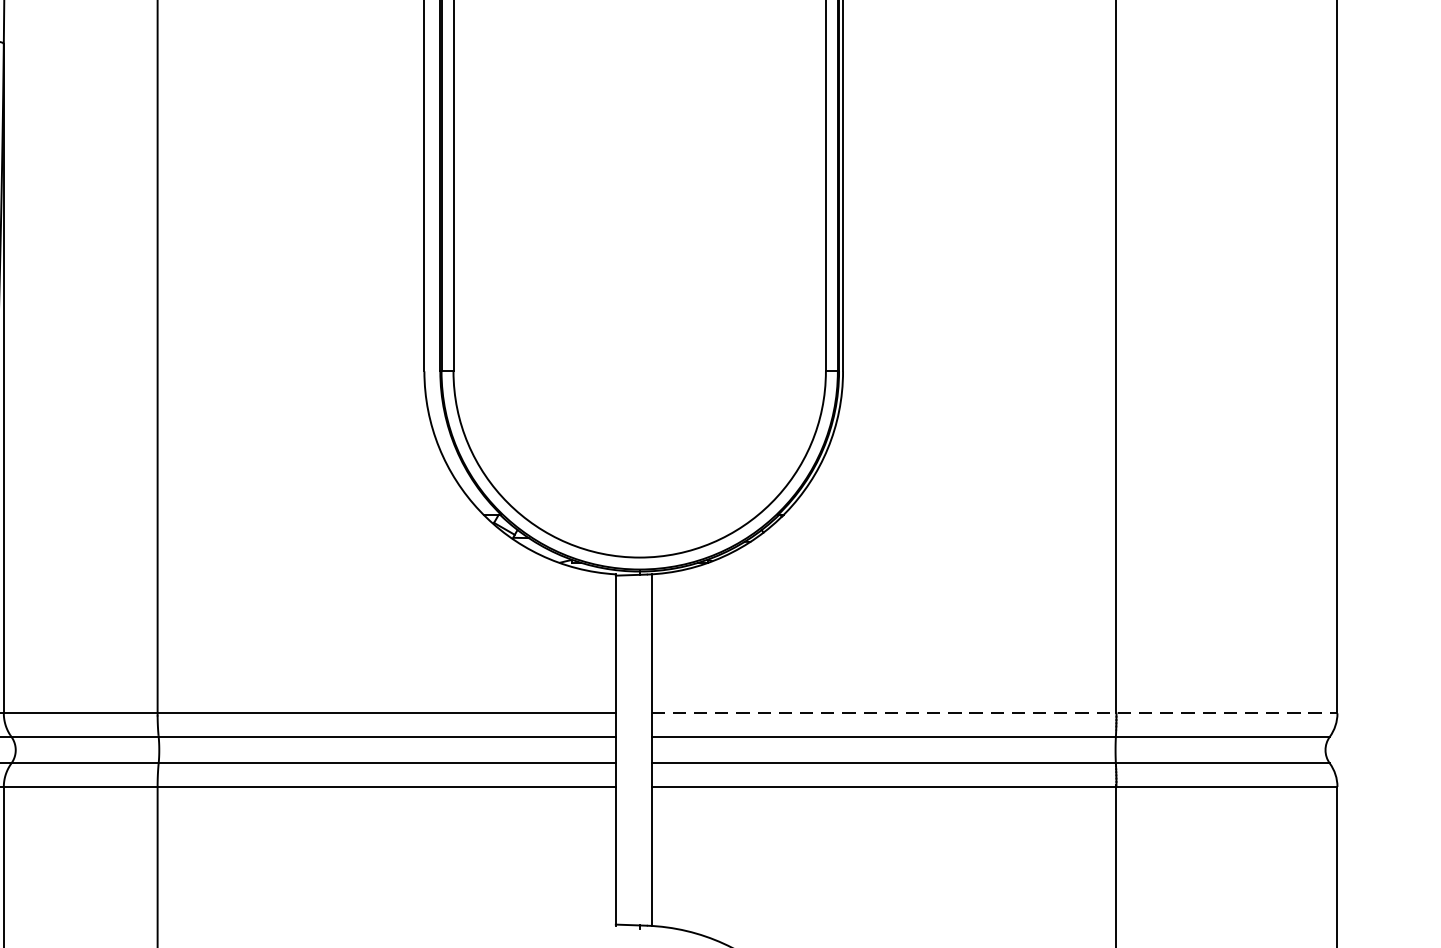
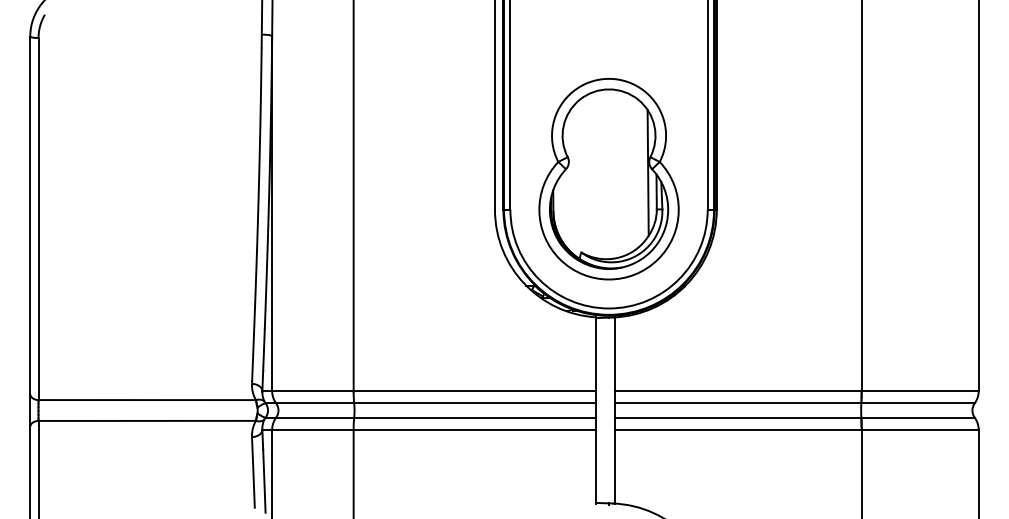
part: (638, 314) -> (608, 179), added
line: (995, 714) -> (797, 391), dashed -> solid

